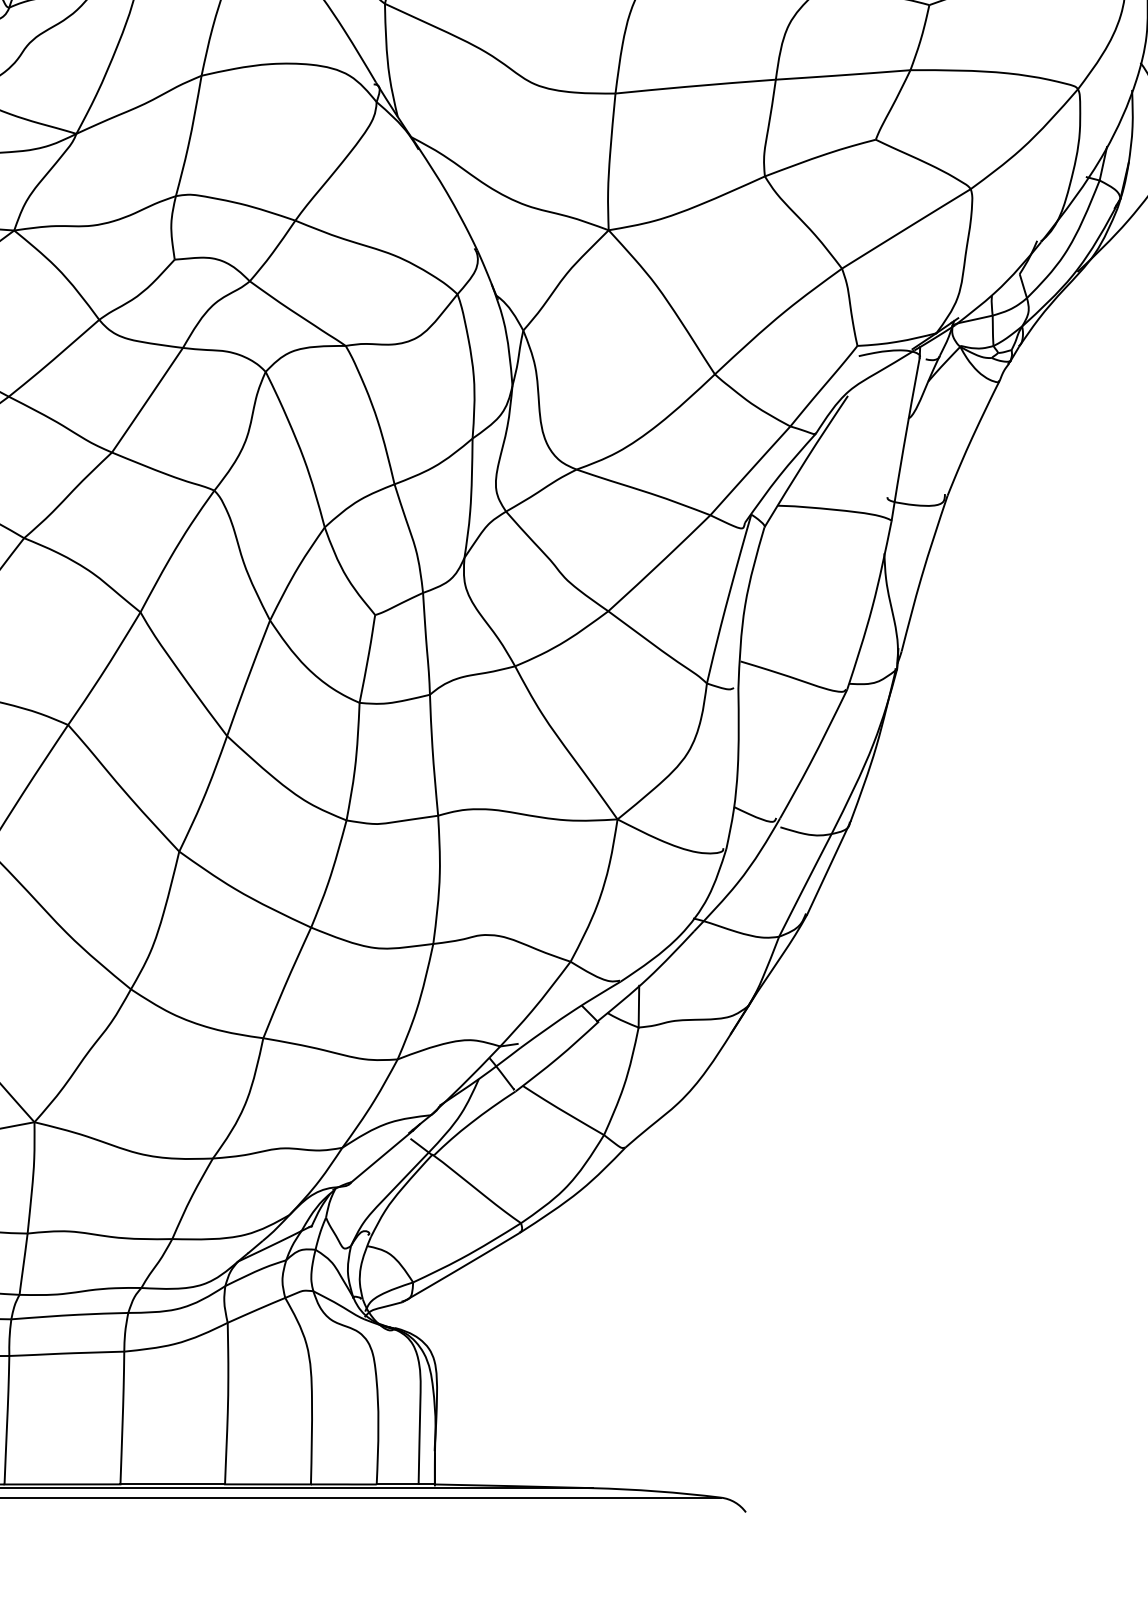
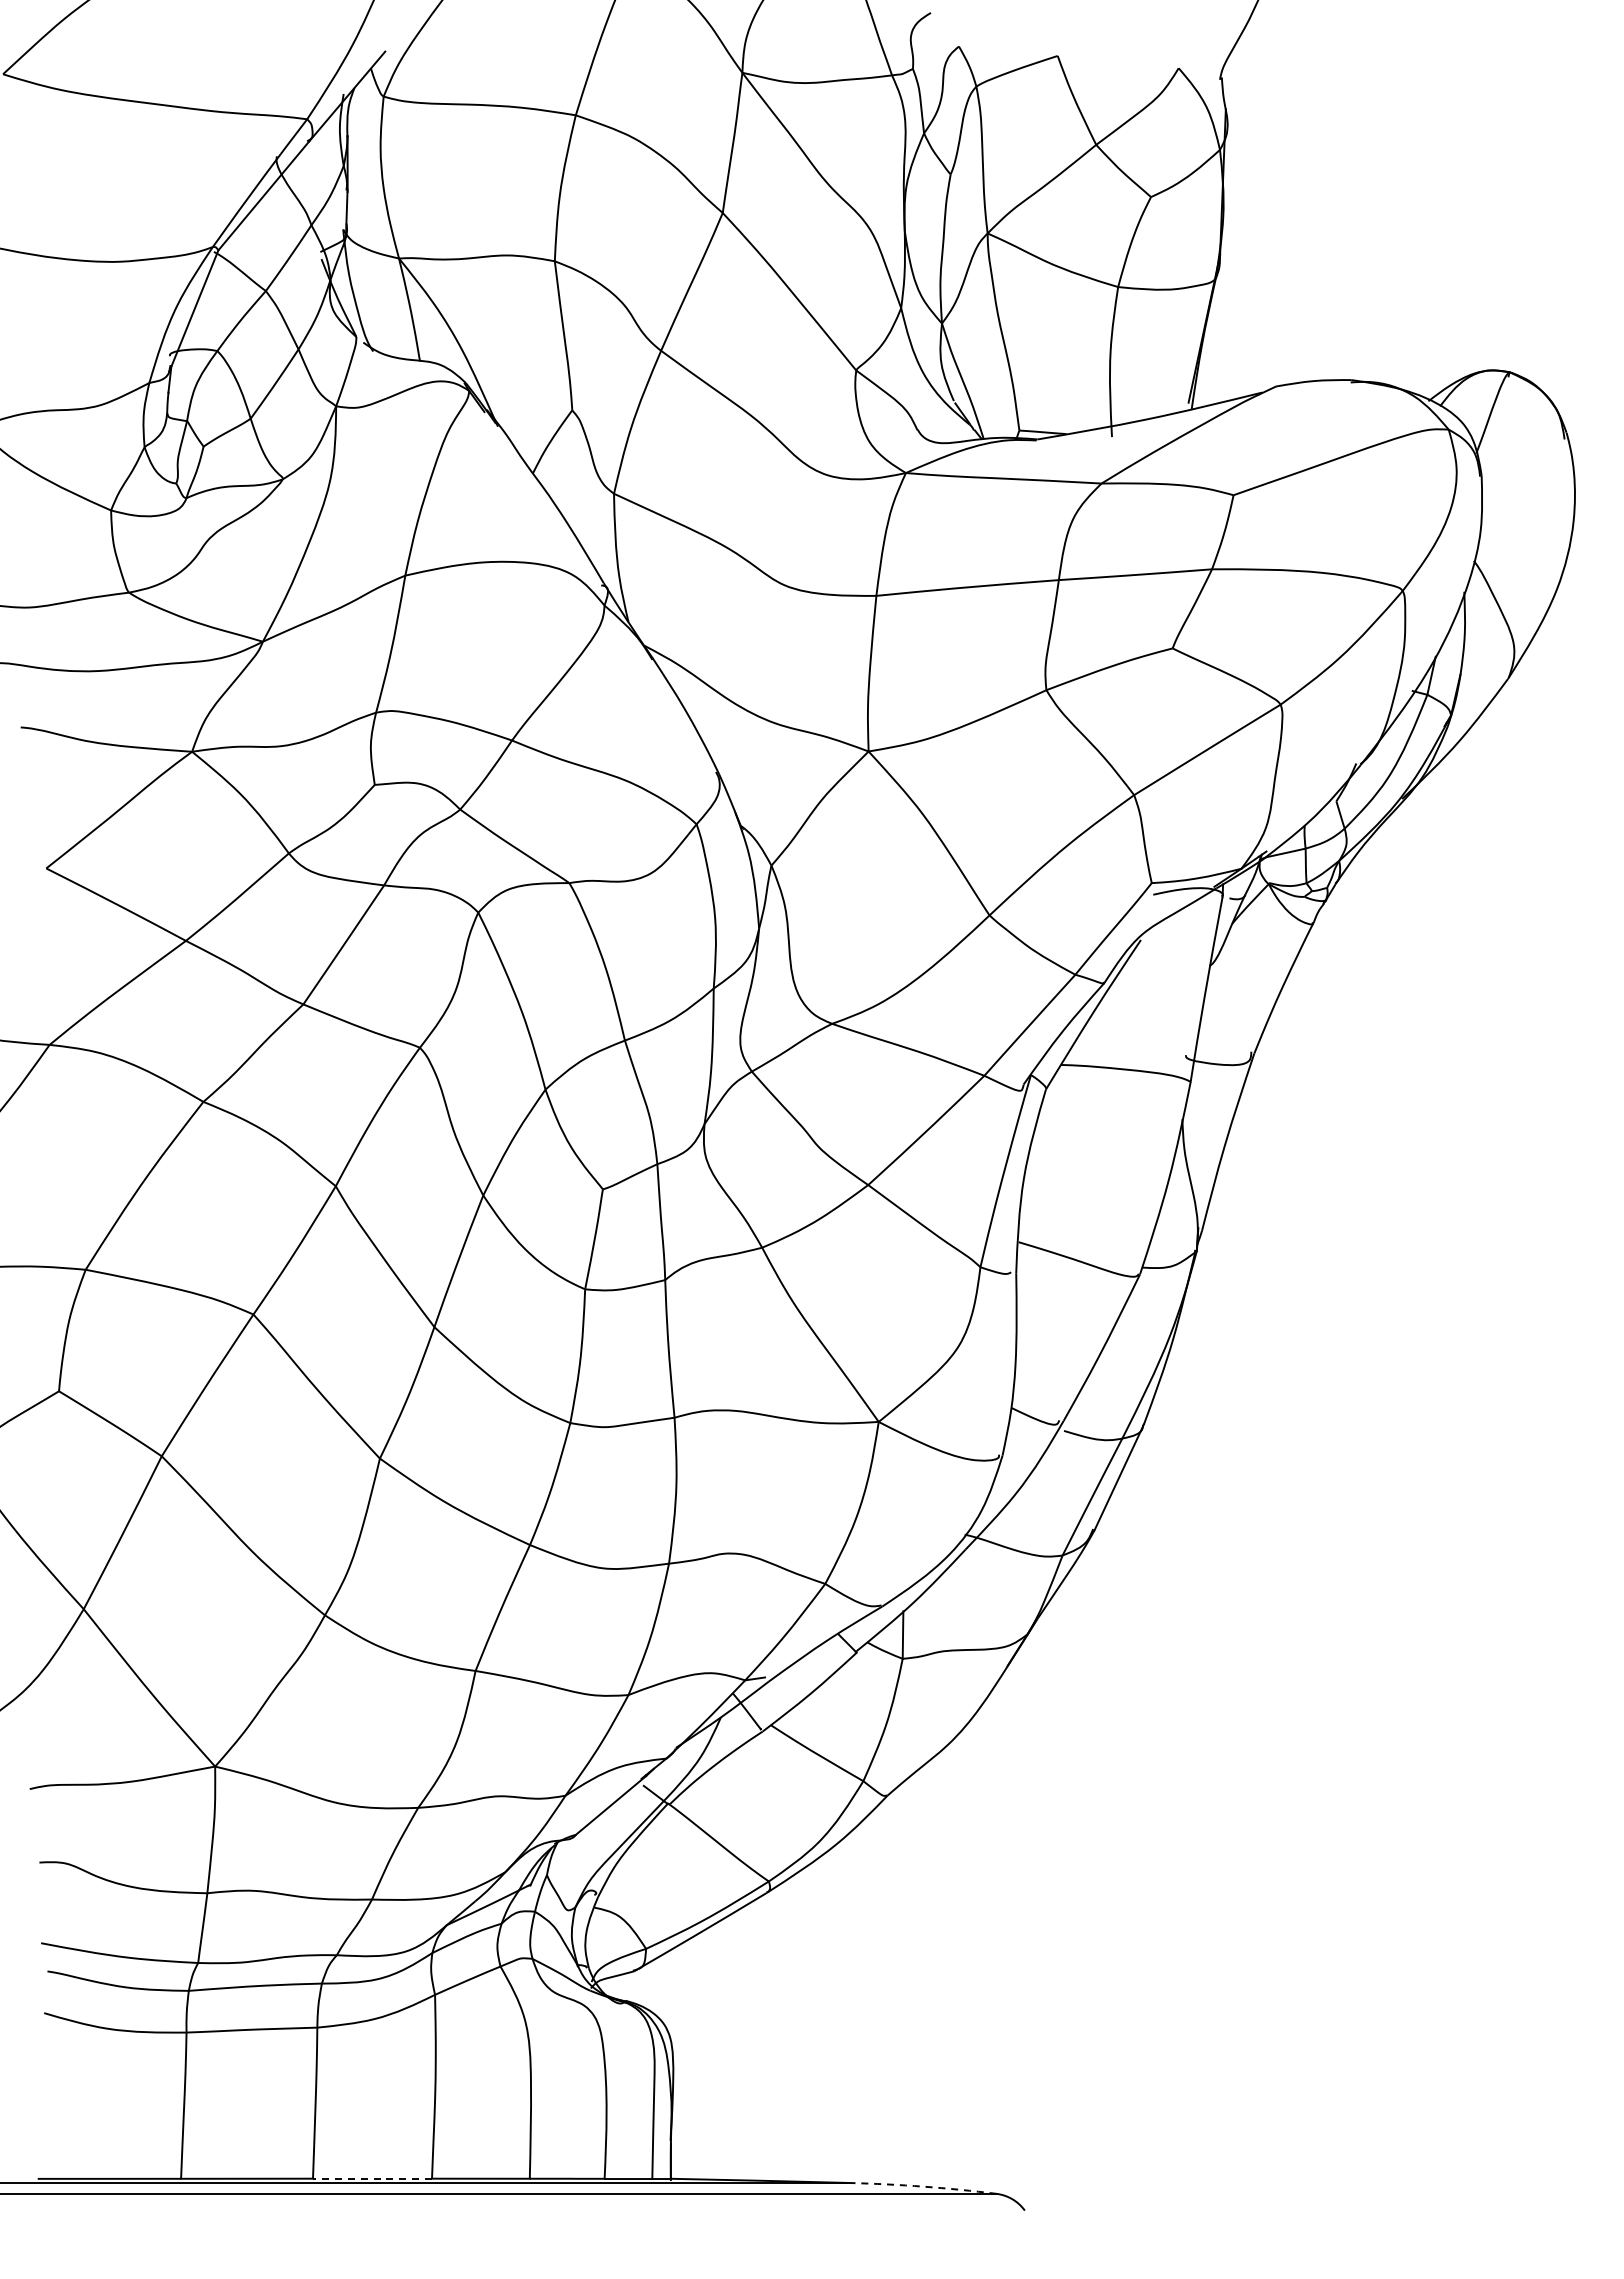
line: (172, 1484) -> (372, 2178), solid -> dashed
arc: (656, 1491) -> (923, 2186), solid -> dashed

